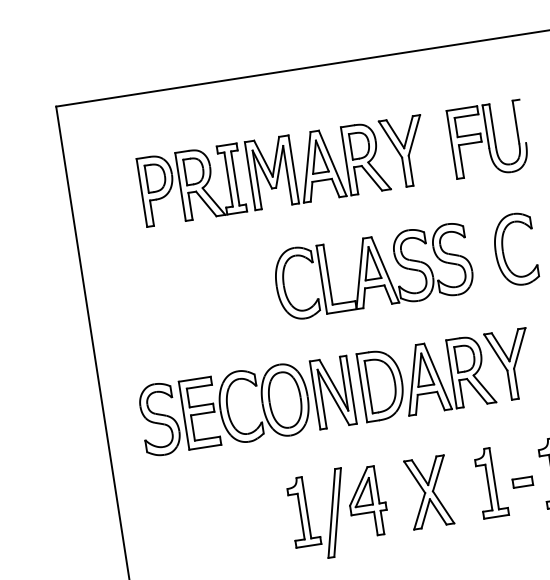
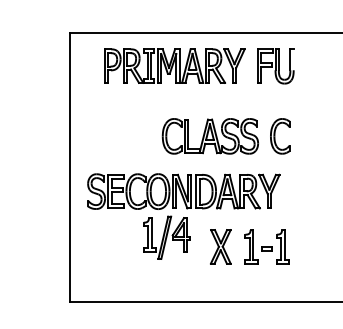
part: (487, 140) -> (275, 66), moved
part: (282, 169) -> (174, 65), moved
part: (338, 511) -> (166, 237), moved

